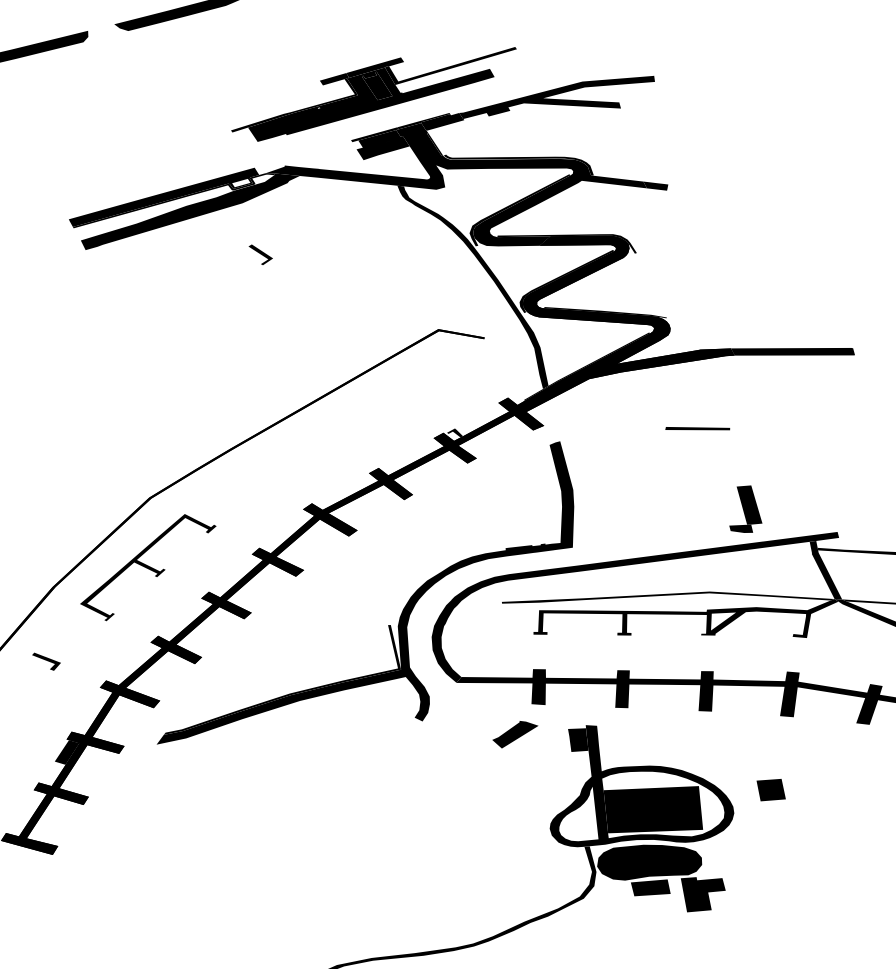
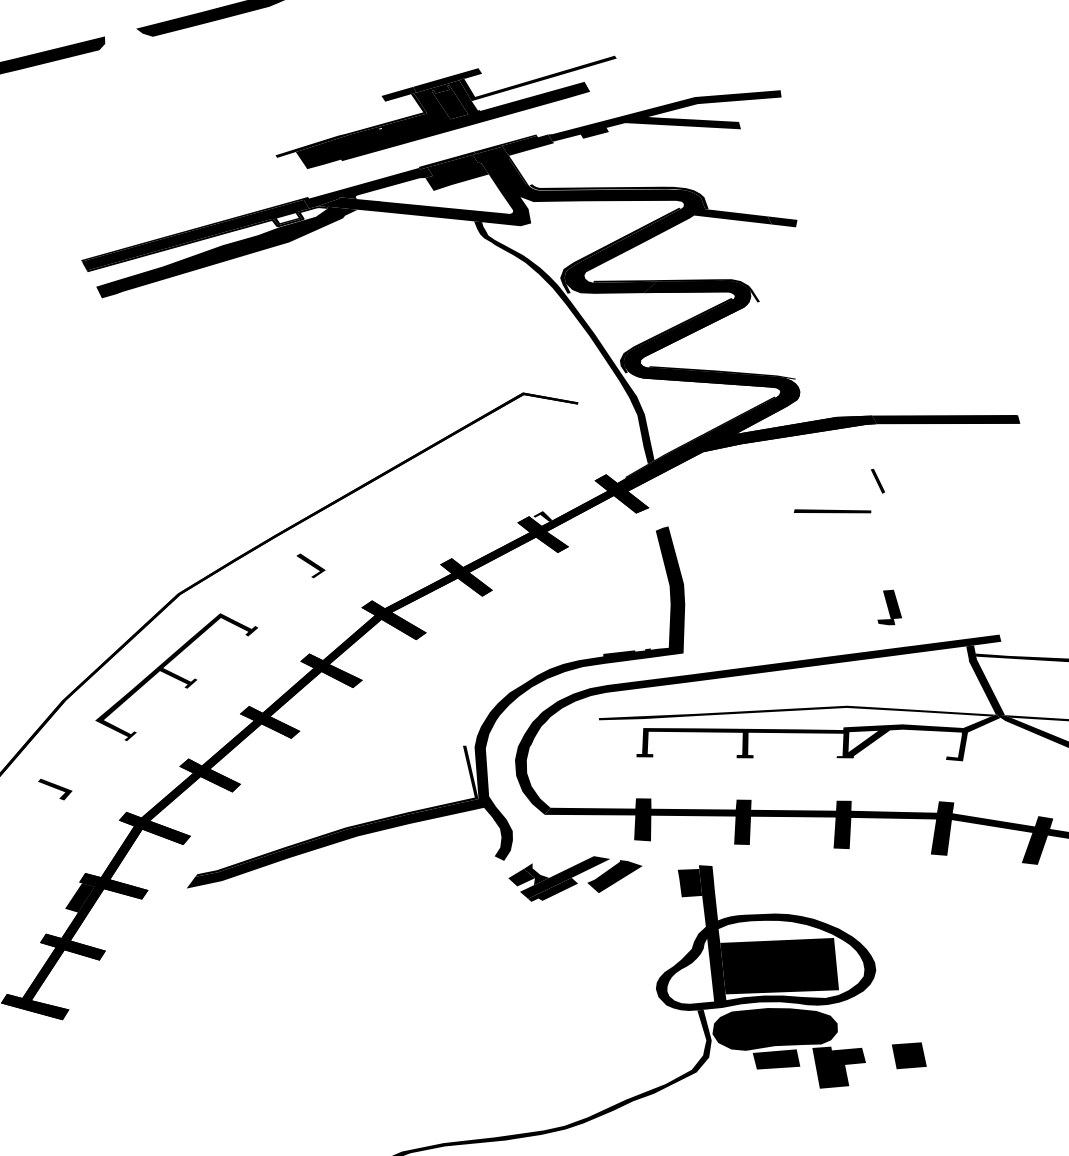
fill: (215, 179) -> (256, 214), added
part: (260, 254) -> (310, 565), moved
line: (735, 403) -> (877, 481), added
part: (745, 509) -> (889, 607), size x0.62
part: (468, 736) -> (558, 878), added
part: (771, 789) -> (909, 1055), moved

